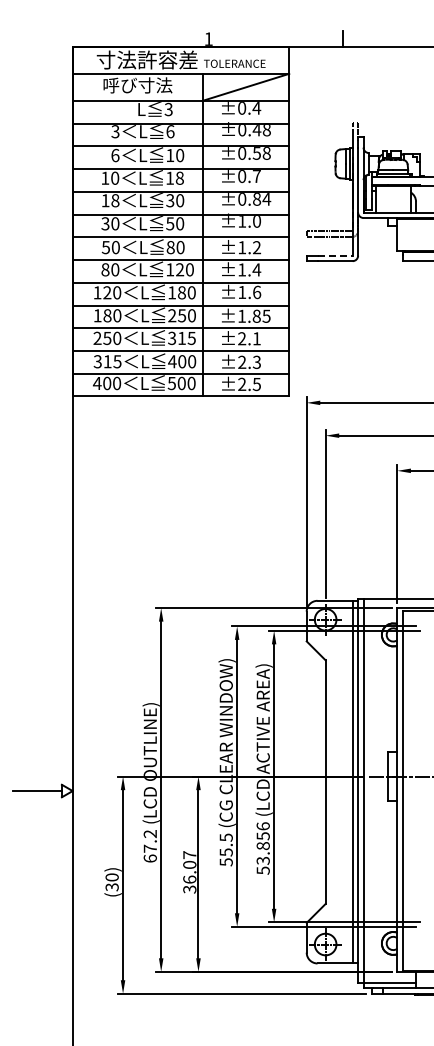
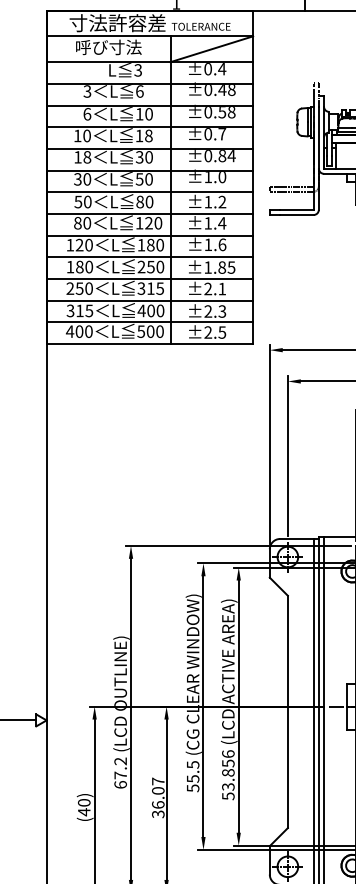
line: (335, 255) -> (297, 209), dashed -> solid
text: (111, 887) -> (83, 812), (30) -> (40)

